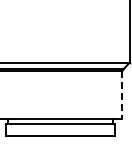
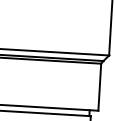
line: (122, 94) -> (100, 86), dashed -> solid

